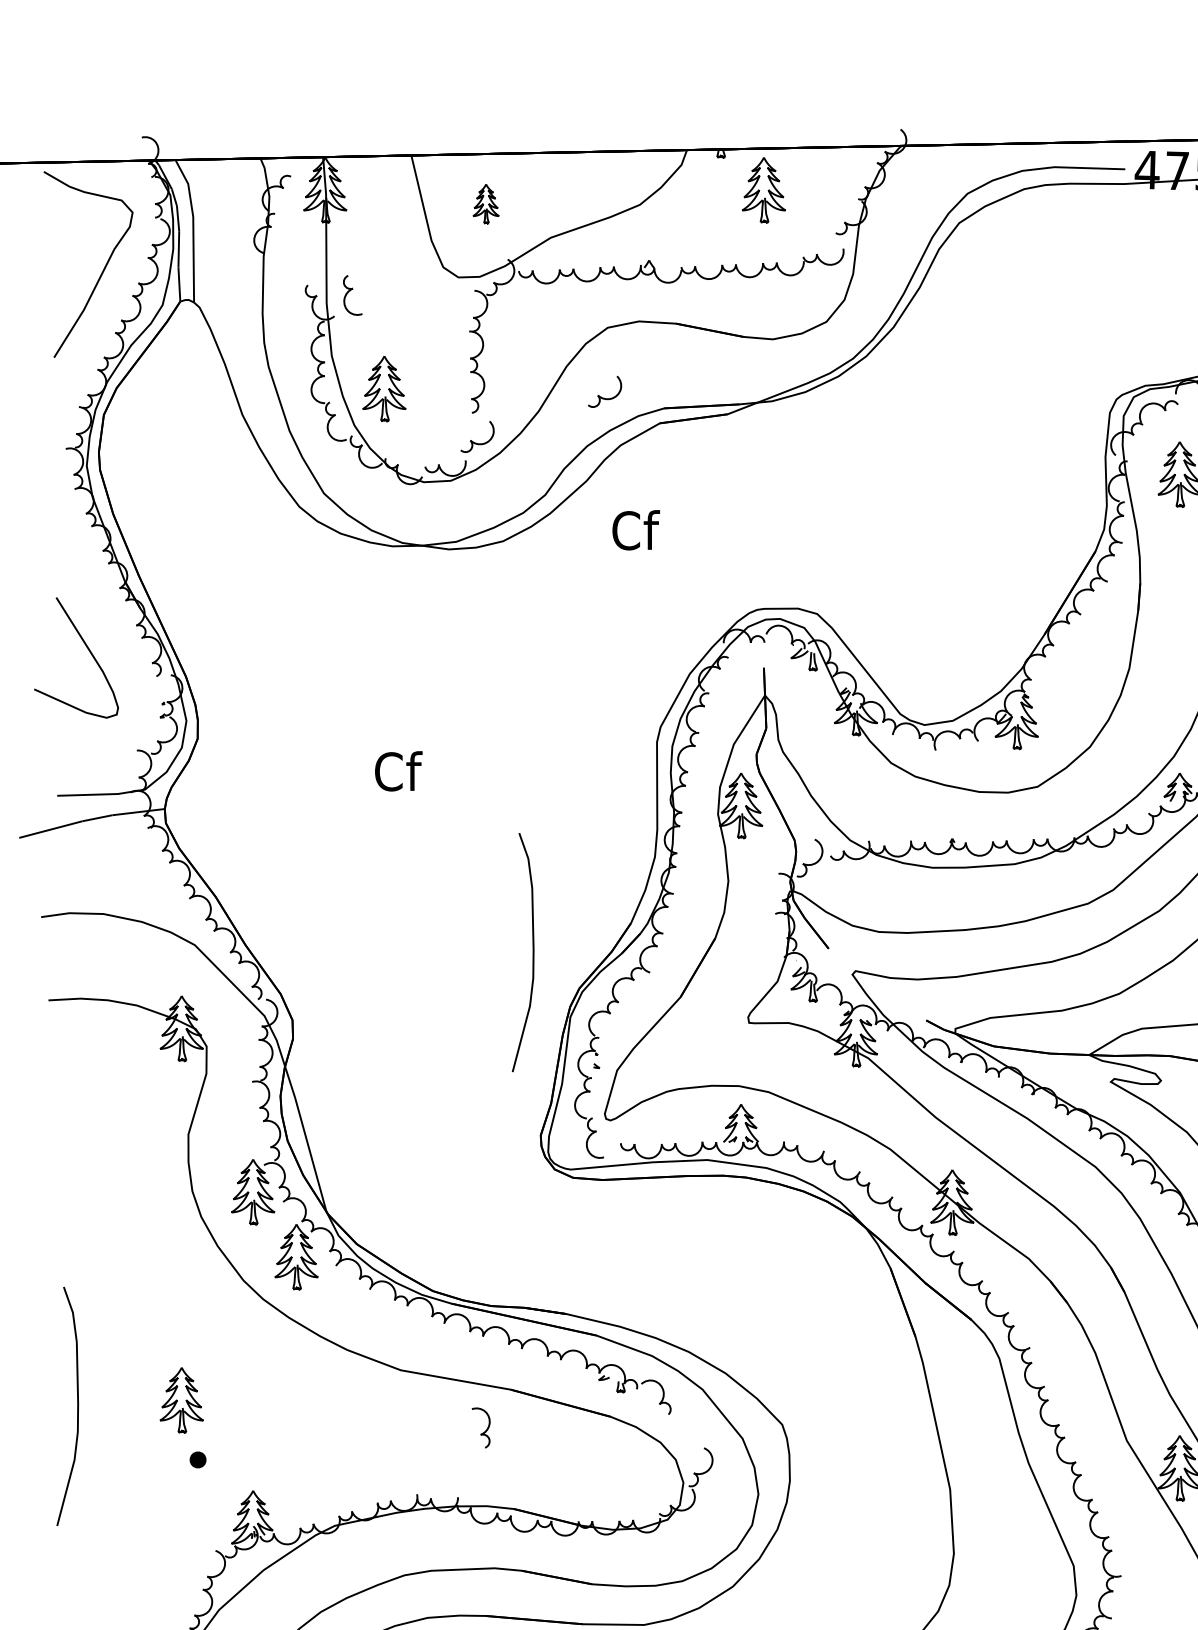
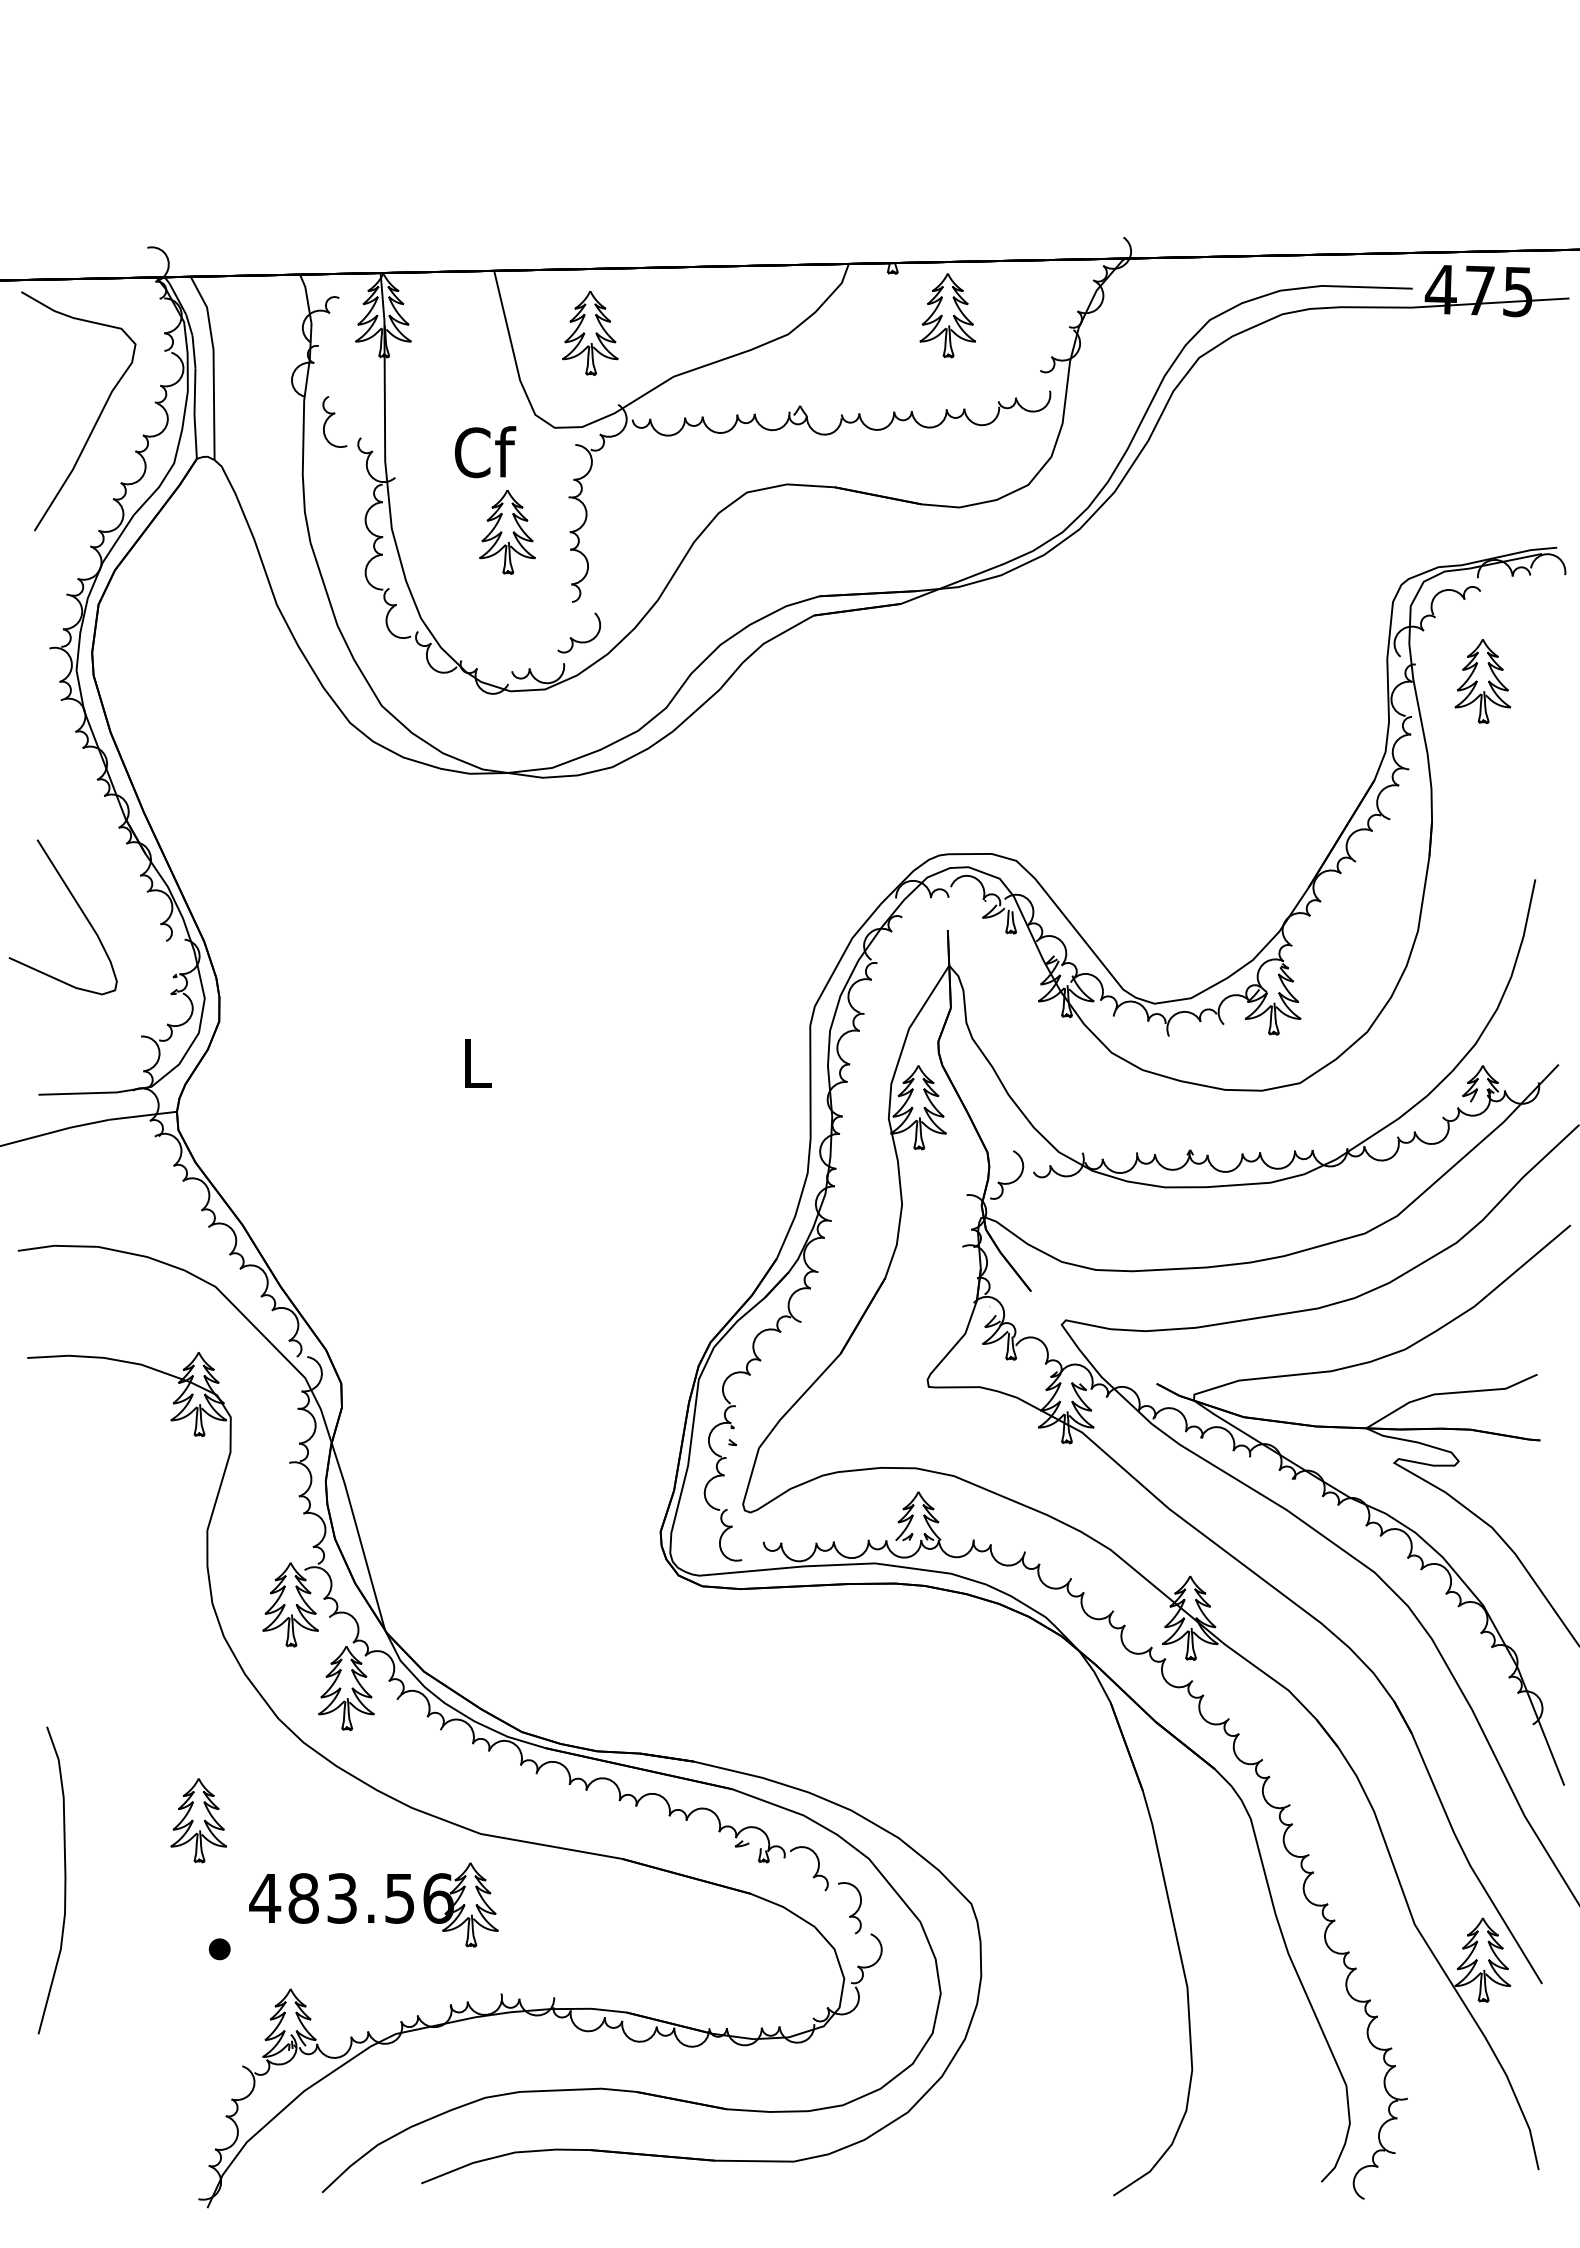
part: (486, 204) -> (590, 333), size x1.67
part: (352, 295) -> (334, 421), moved
part: (384, 389) -> (507, 532), moved
part: (603, 397) -> (741, 582), removed
text: (636, 530) -> (485, 452), moved
text: (398, 771) -> (477, 1063), Cf -> L
curve: (532, 952) -> (650, 1296), removed
part: (181, 1400) -> (198, 1820), moved
part: (484, 1431) -> (854, 1912), moved
part: (317, 1432) -> (373, 1914), added

